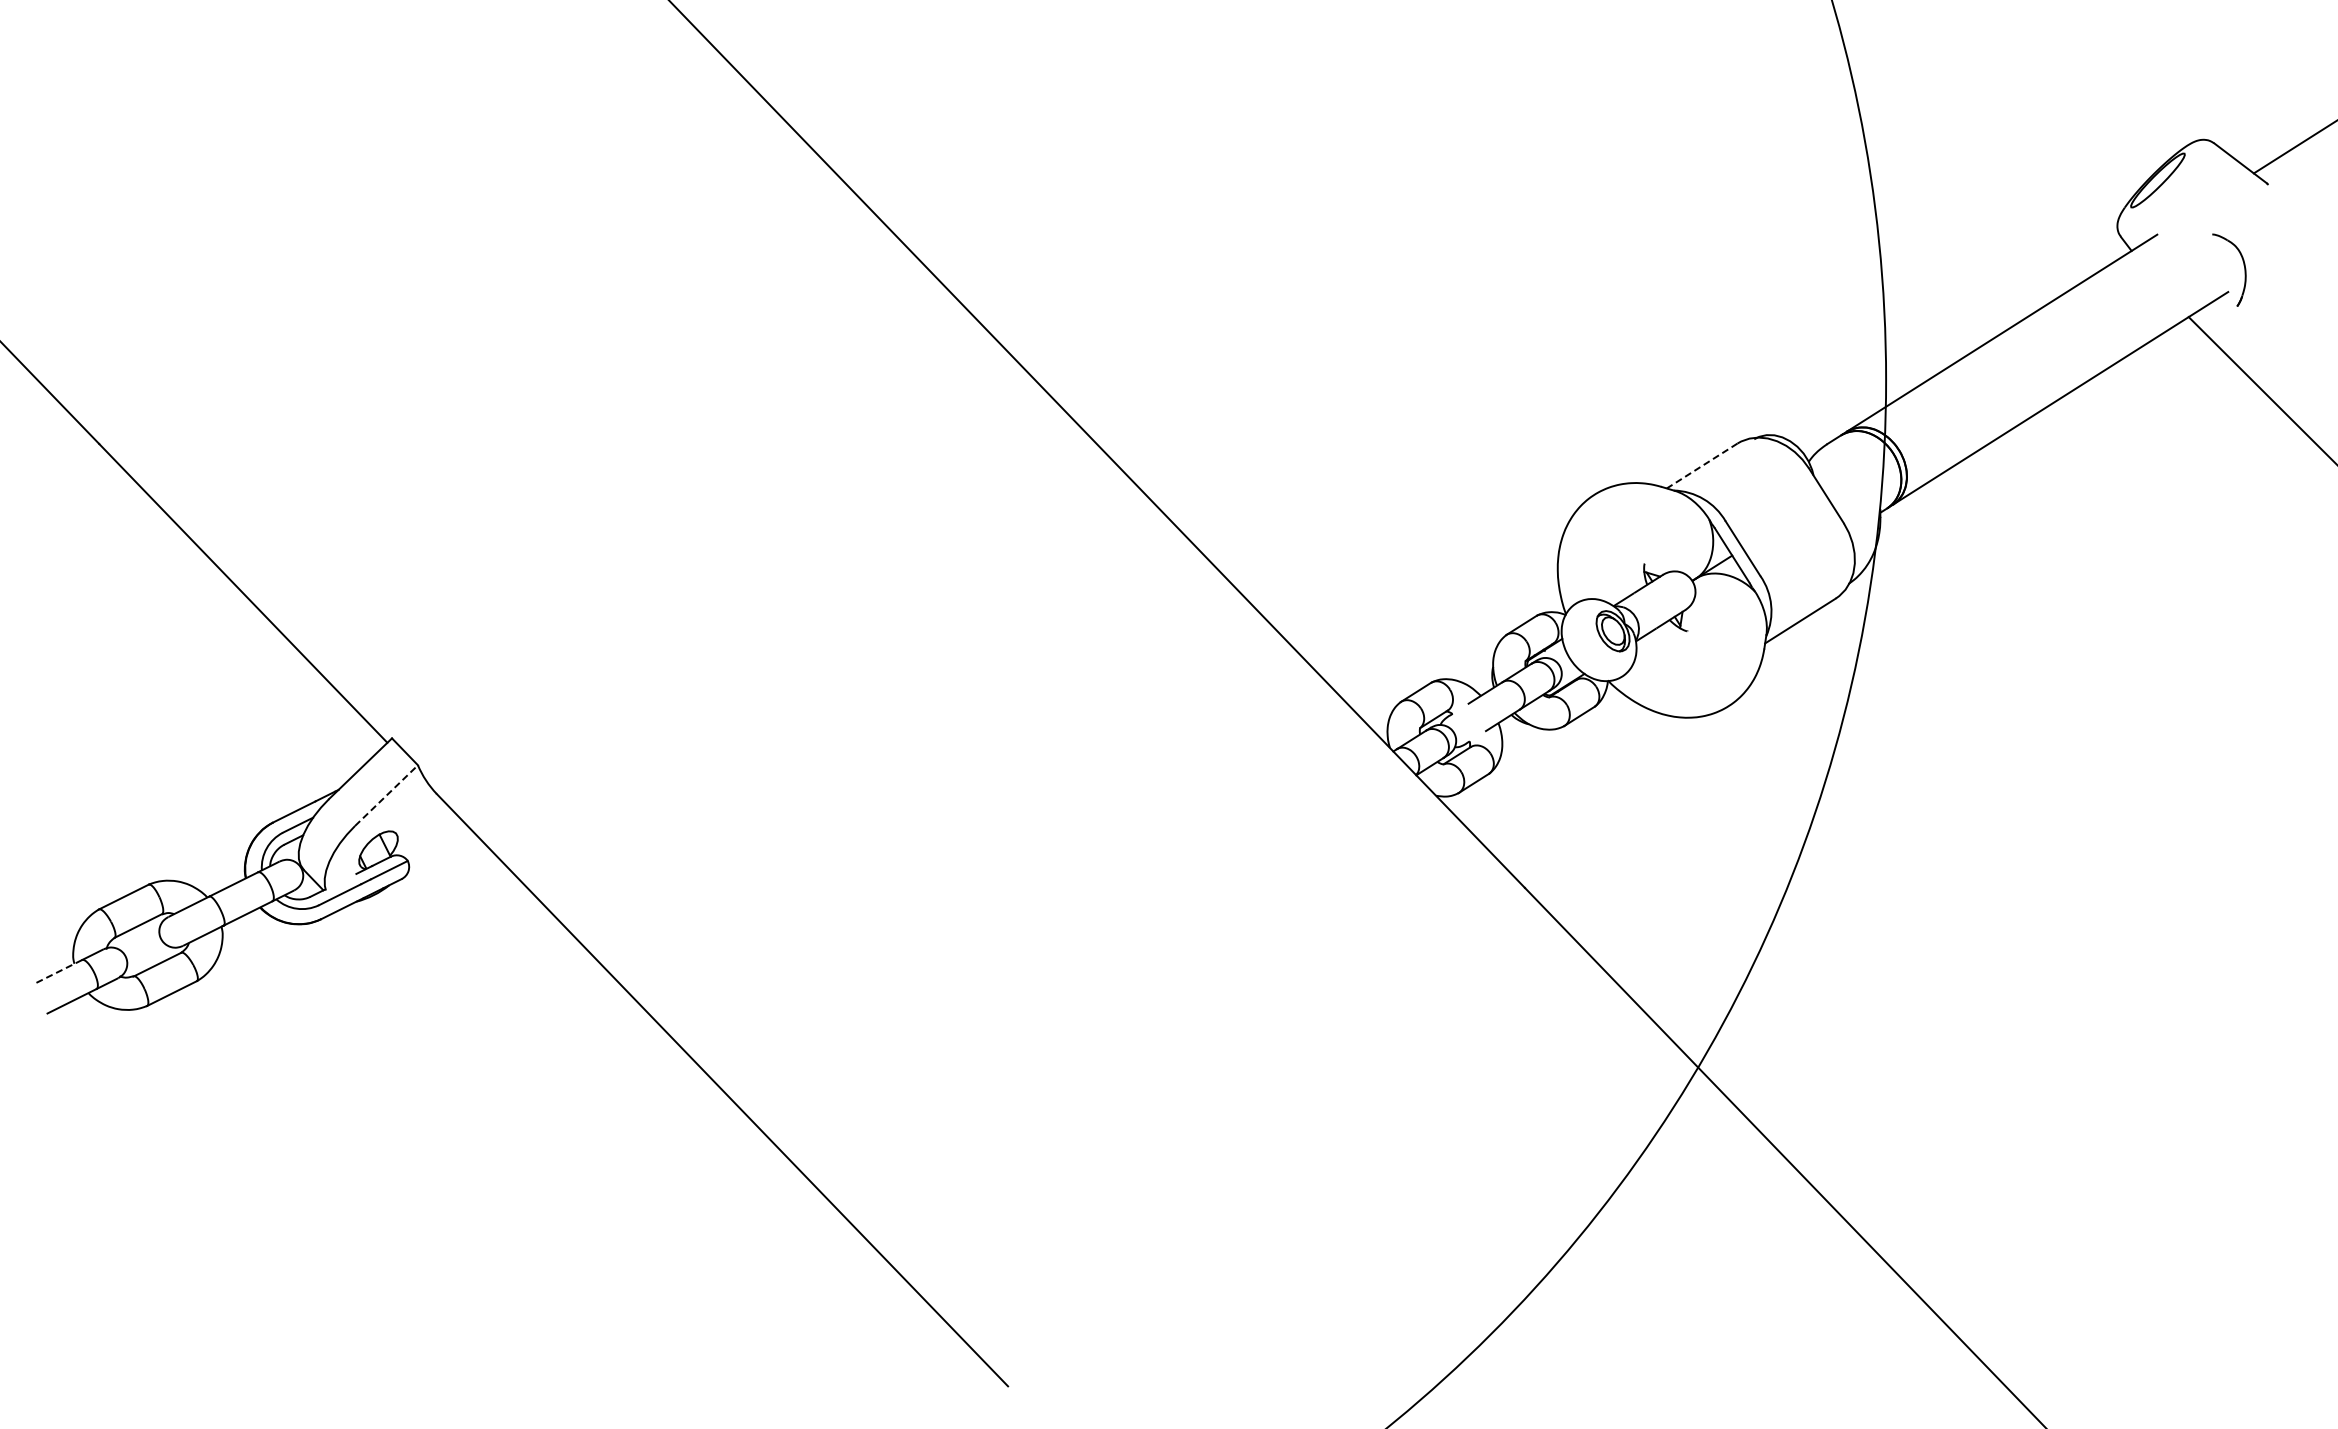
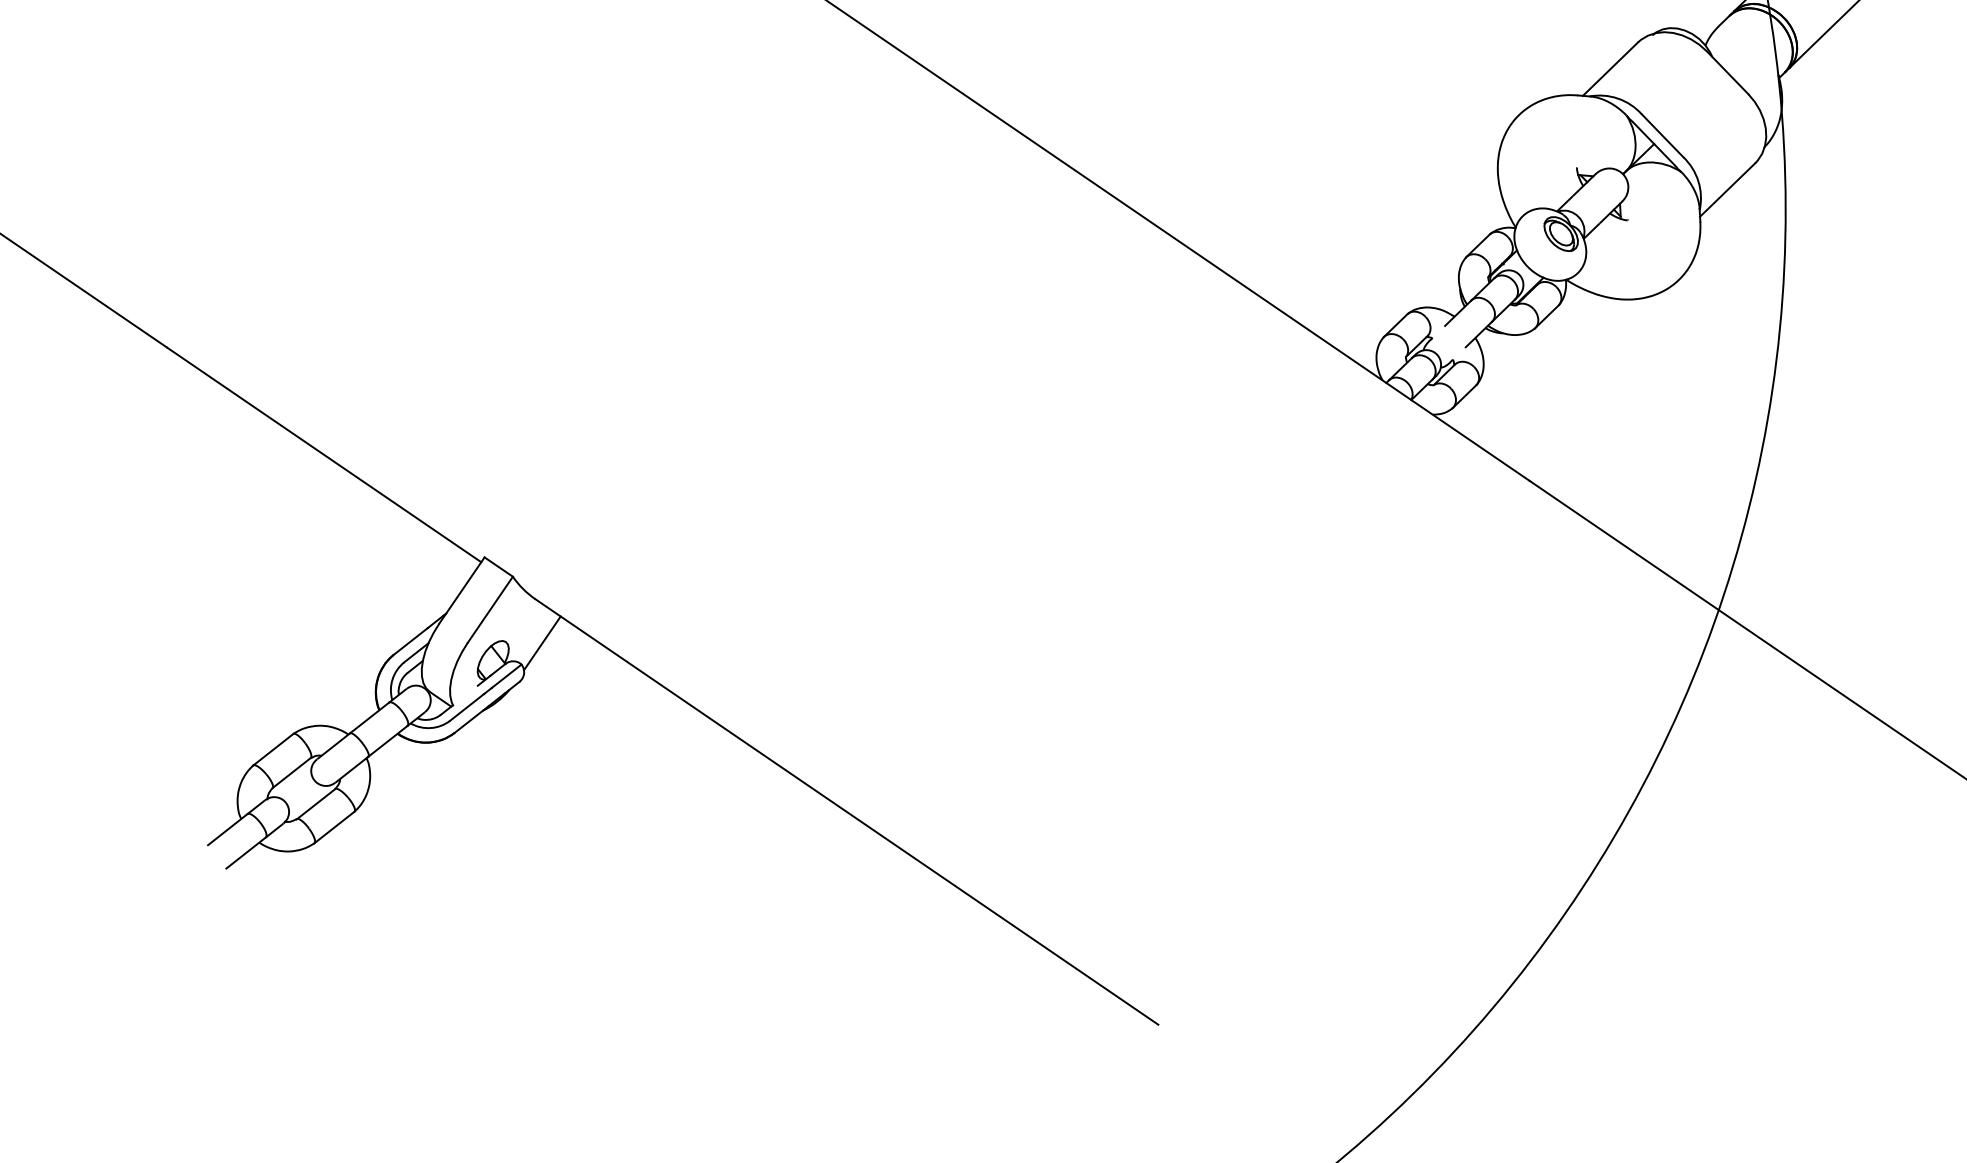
line: (1702, 466) -> (1610, 69), dashed -> solid
line: (386, 795) -> (490, 609), dashed -> solid
line: (434, 842) -> (542, 643), added
line: (57, 972) -> (227, 829), dashed -> solid

